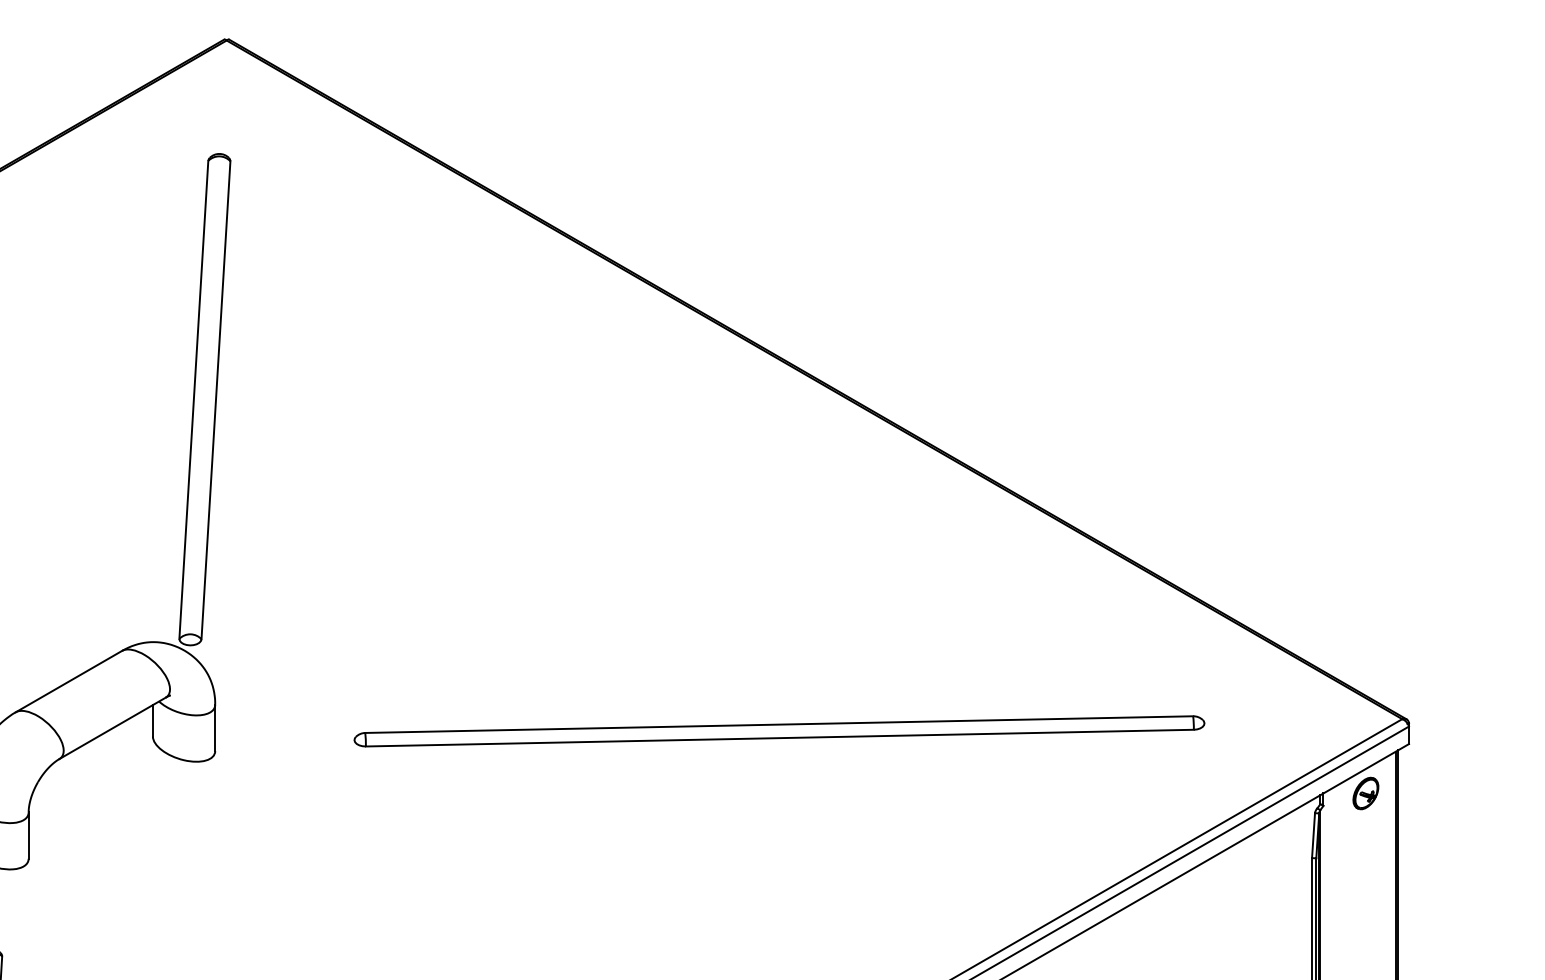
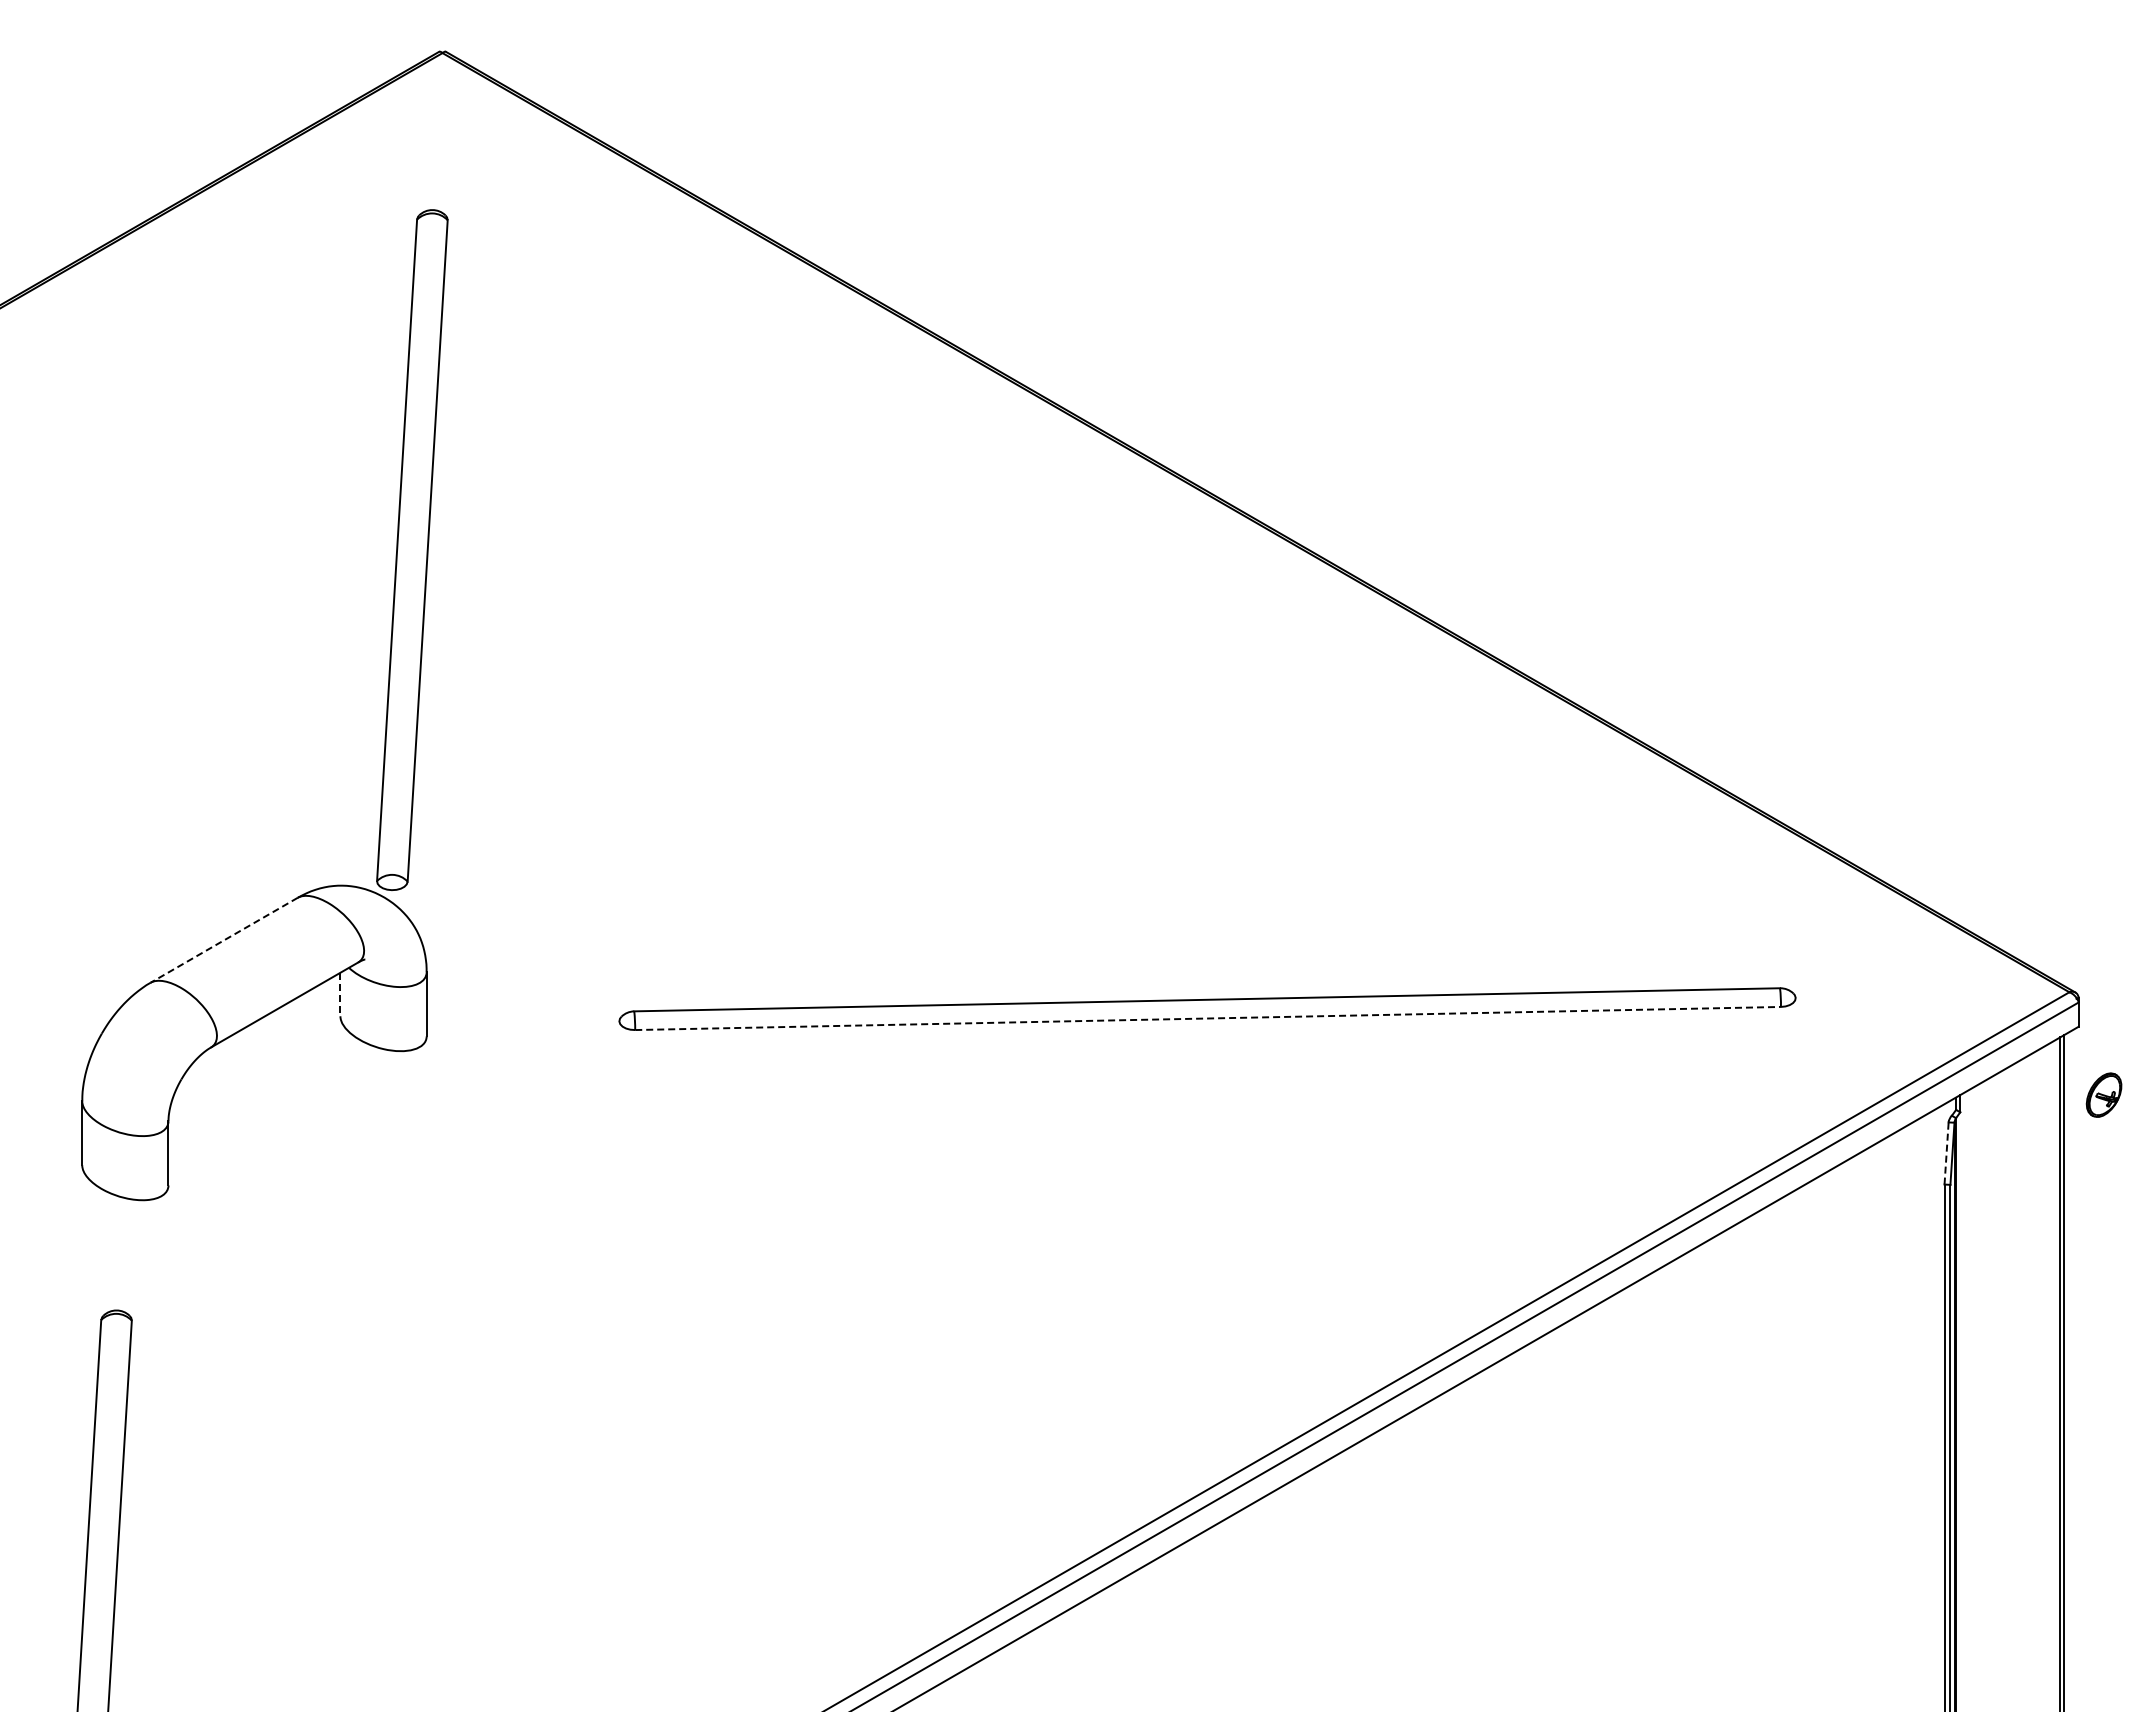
line: (69, 681) -> (224, 940), solid -> dashed
line: (152, 720) -> (340, 994), solid -> dashed
line: (780, 738) -> (1208, 1018), solid -> dashed
part: (1365, 793) -> (2103, 1094), moved
line: (1313, 834) -> (1946, 1152), solid -> dashed

